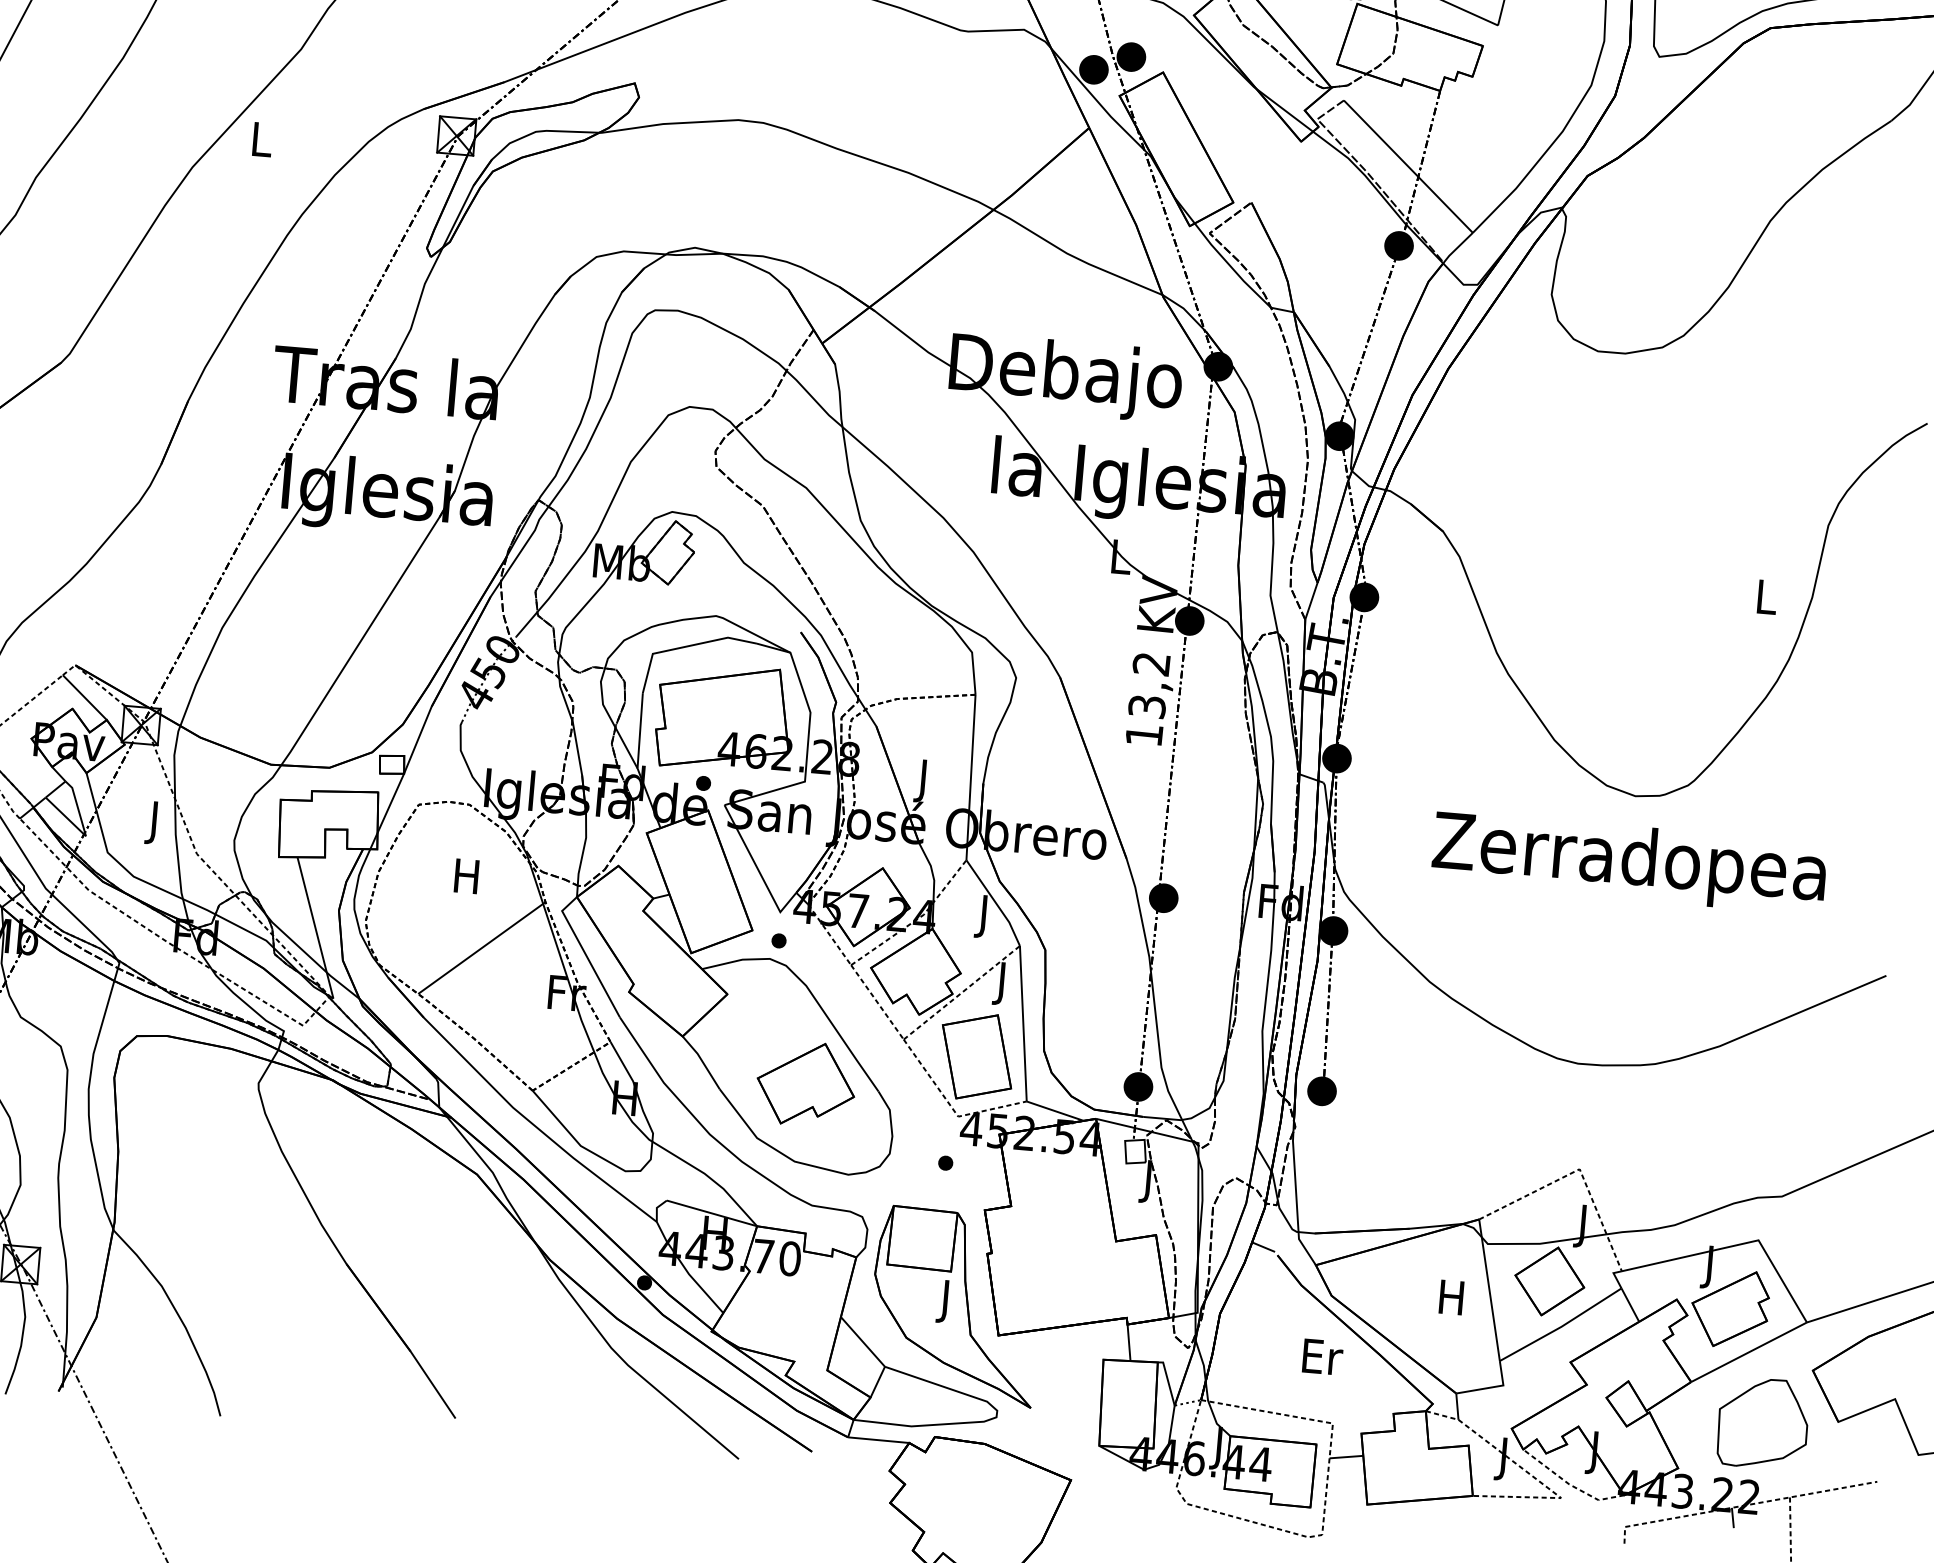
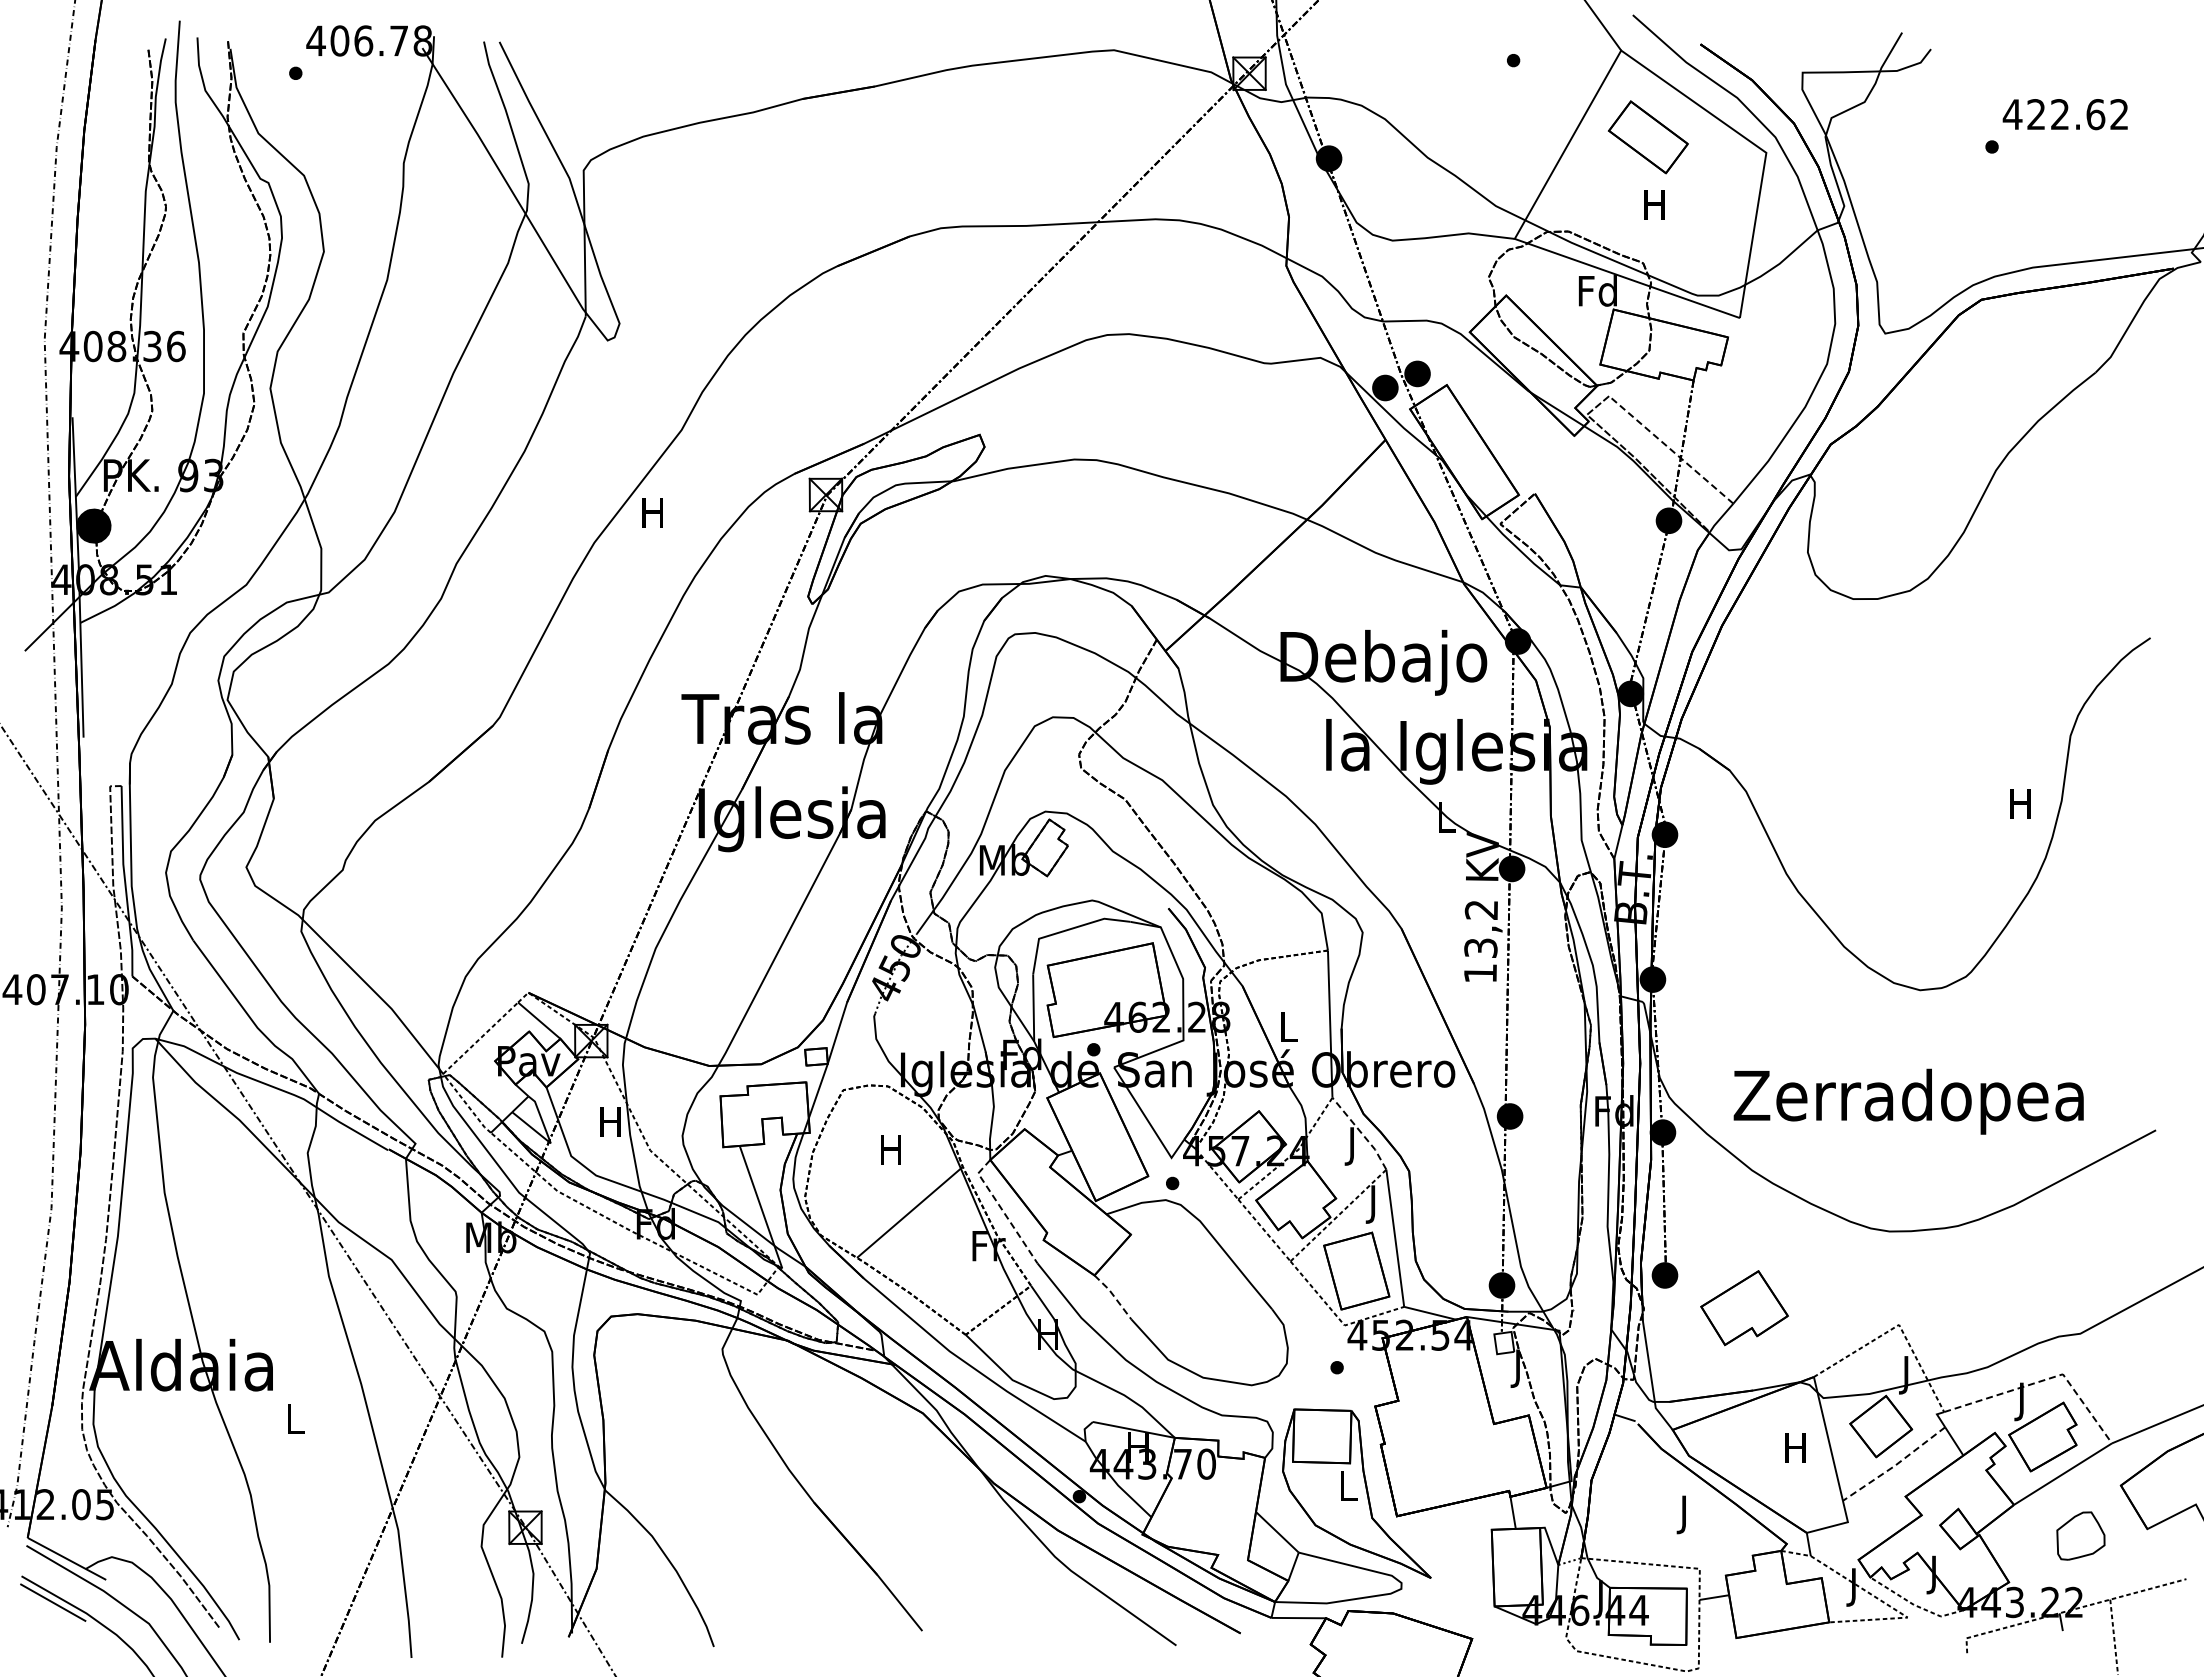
text: (260, 138) -> (652, 512), L -> H
line: (1407, 166) -> (1670, 449), solid -> dashed
text: (1765, 596) -> (2020, 803), L -> H
text: (923, 780) -> (1288, 1030), J -> L
text: (154, 823) -> (610, 1126), J -> H
text: (1629, 862) -> (1908, 1101), moved
line: (995, 901) -> (1361, 1132), solid -> dashed
line: (585, 954) -> (1002, 1210), solid -> dashed
line: (702, 1060) -> (1113, 1295), solid -> dashed
part: (806, 1084) -> (1744, 1308), moved
line: (1737, 1245) -> (2044, 1380), solid -> dashed
text: (946, 1301) -> (1348, 1490), J -> L
line: (1561, 1326) -> (1894, 1465), solid -> dashed
text: (1322, 1361) -> (1685, 1514), Er -> J
part: (1762, 1422) -> (2080, 1535), size x0.6

